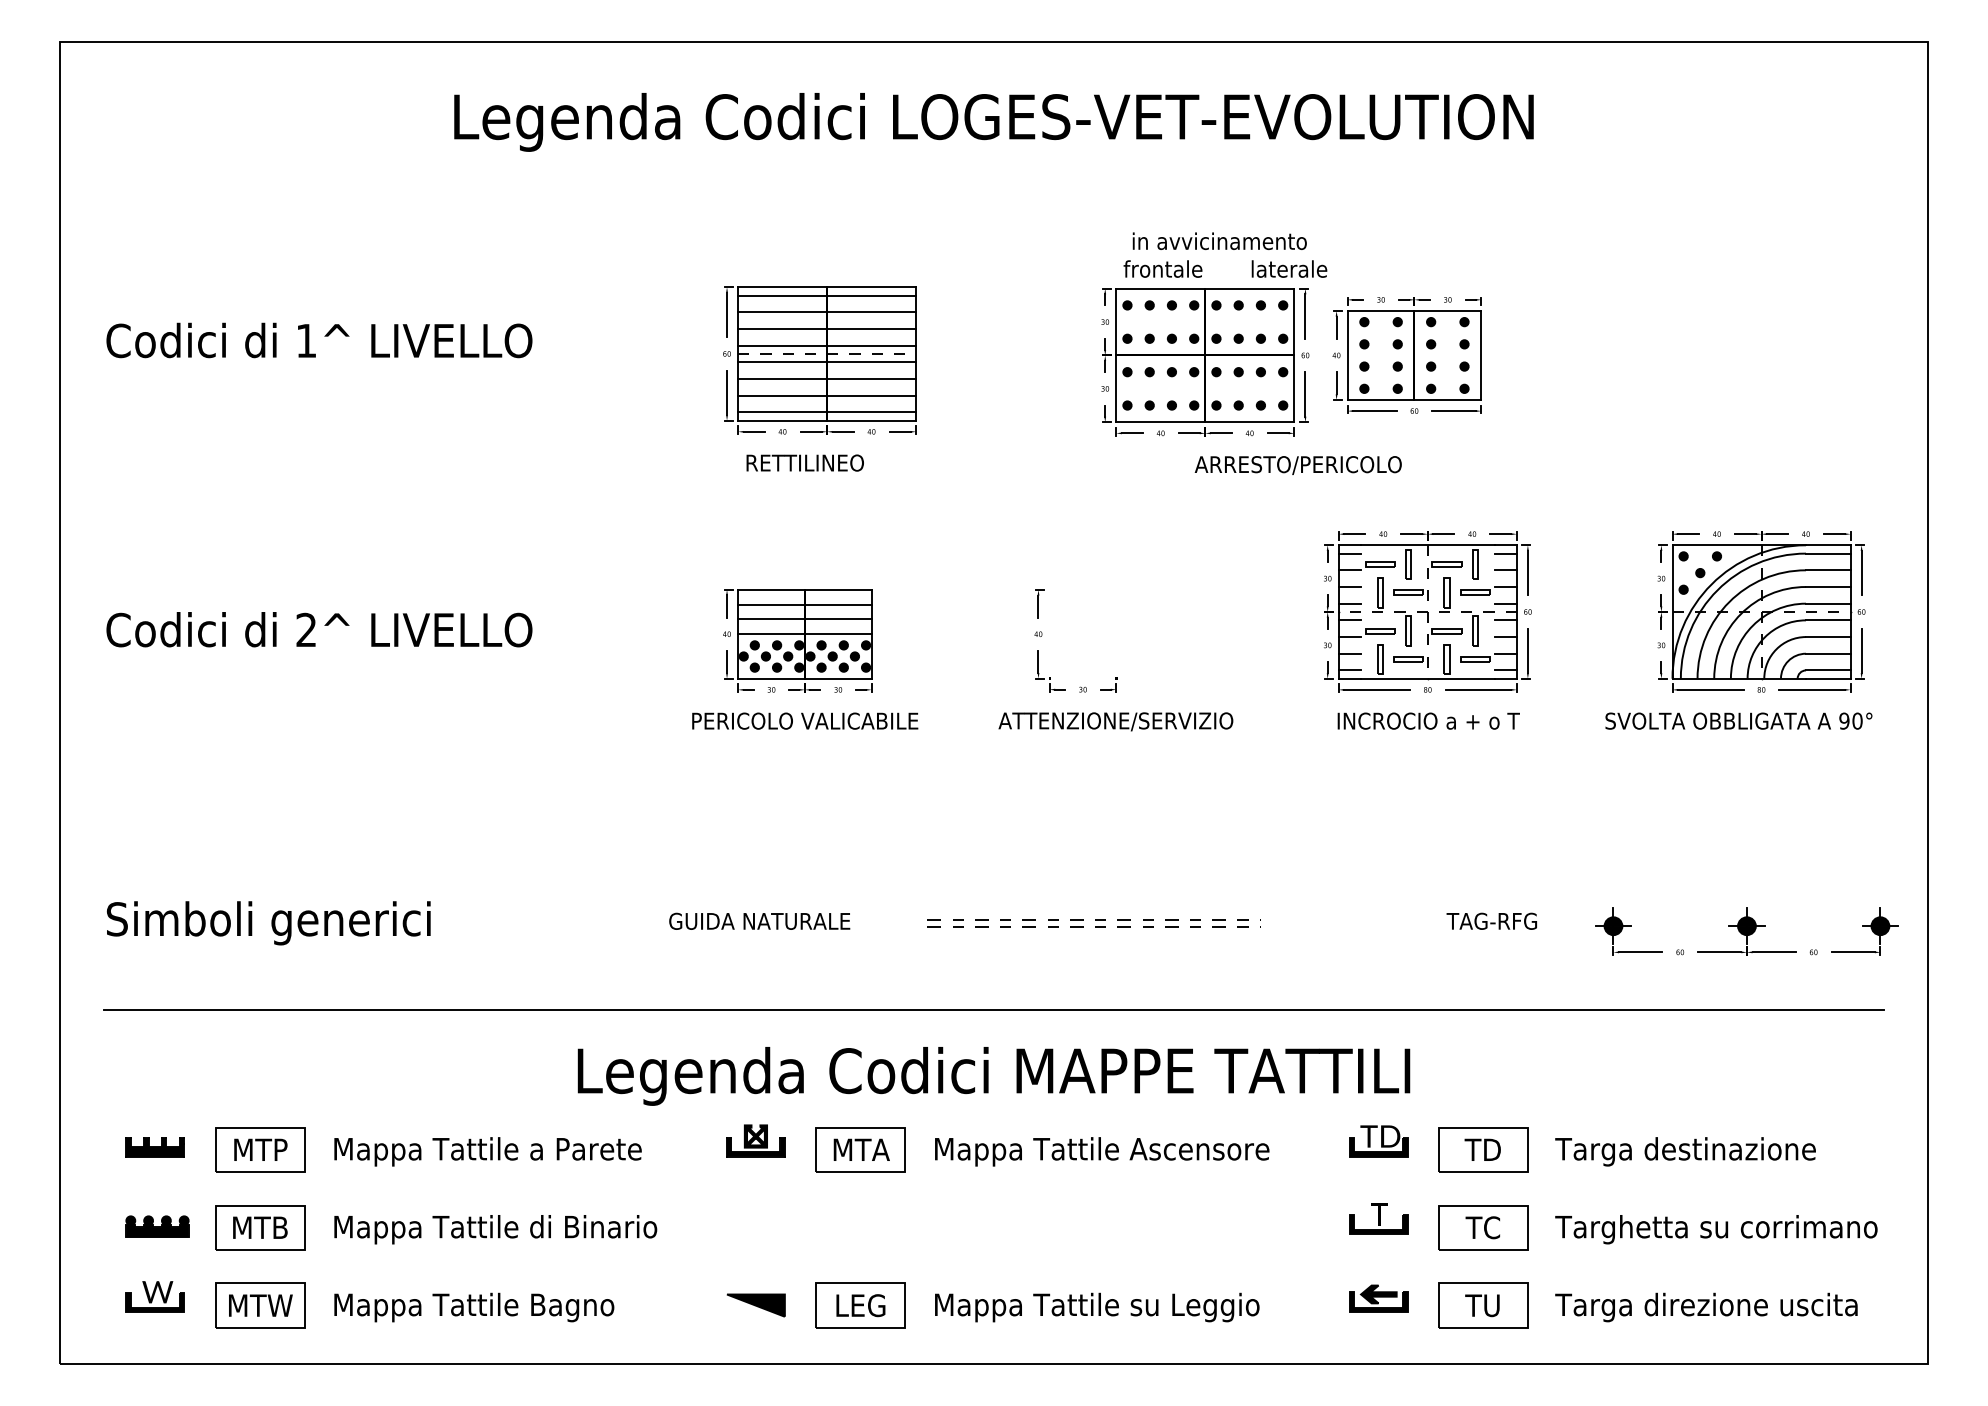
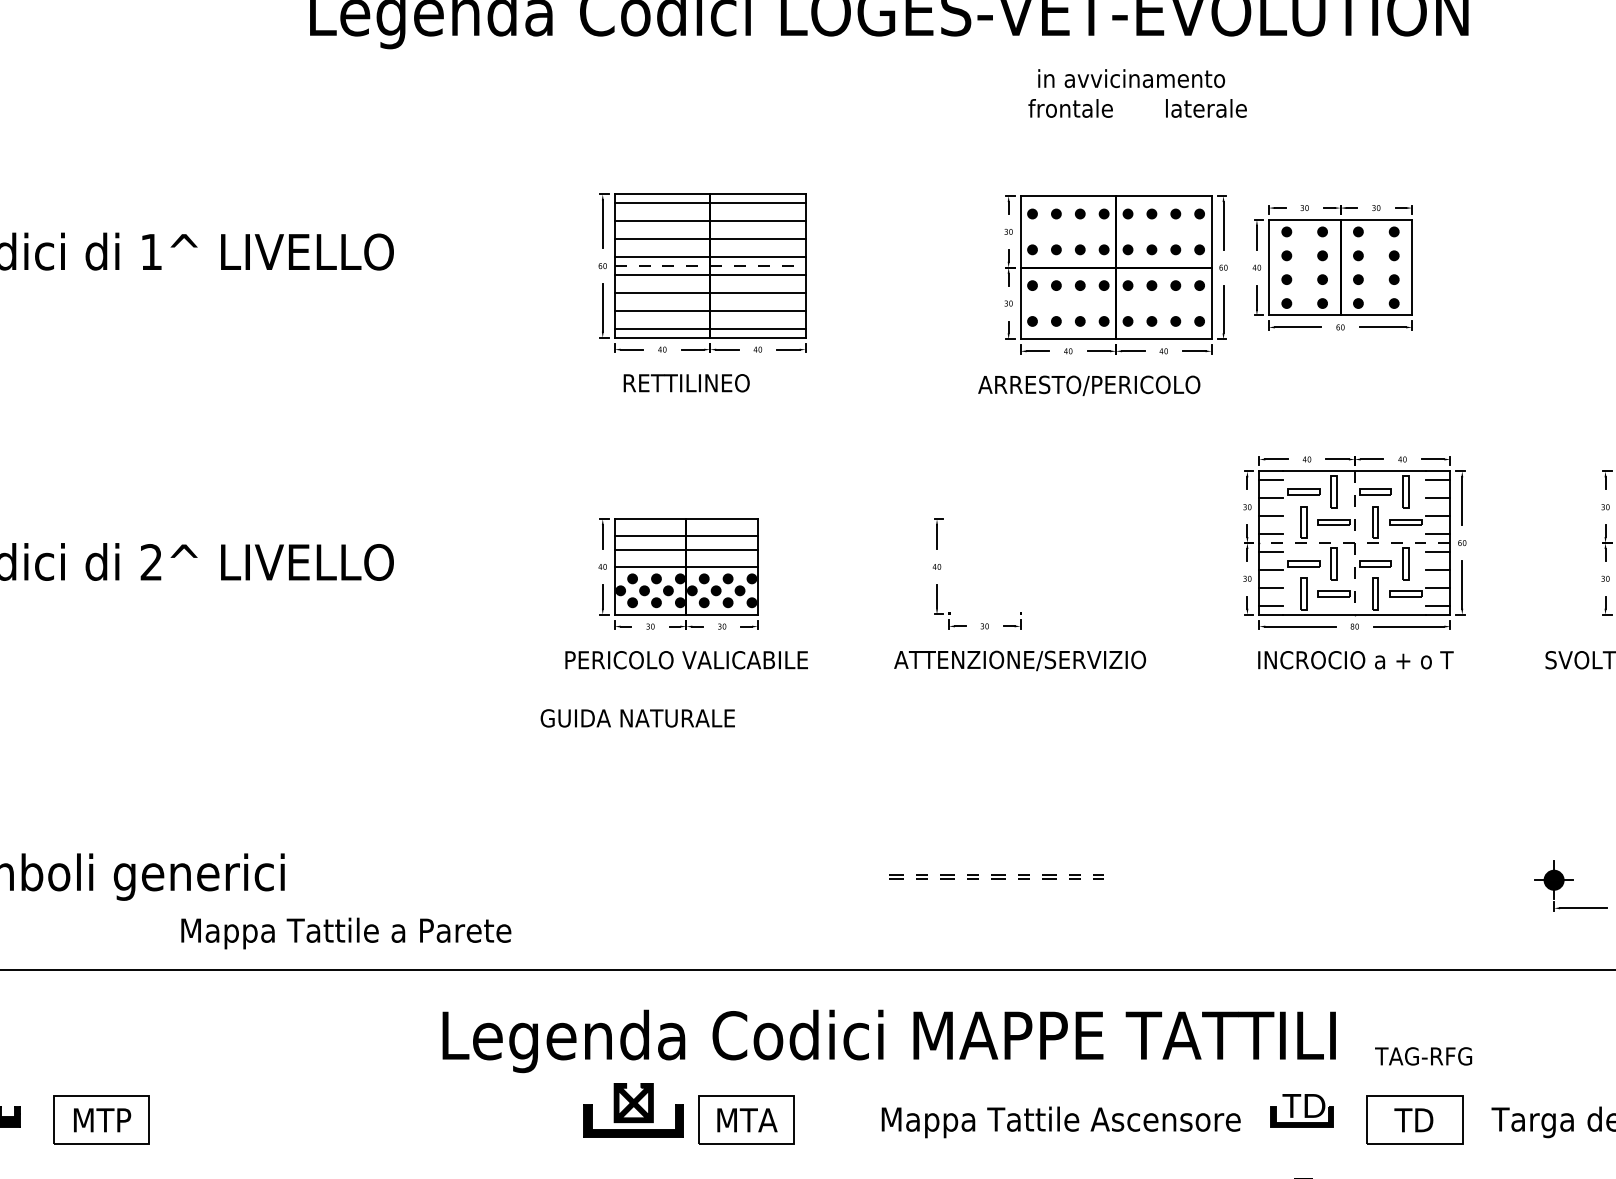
text: (1225, 254) -> (1137, 92), moved
text: (1297, 465) -> (1088, 385), moved
text: (759, 920) -> (637, 717), moved
text: (1491, 920) -> (1423, 1055), moved
part: (1093, 923) -> (996, 877), size x0.6
part: (755, 1140) -> (633, 1110), size x1.6
text: (487, 1151) -> (345, 933), moved
text: (1102, 1151) -> (1061, 1122), moved

